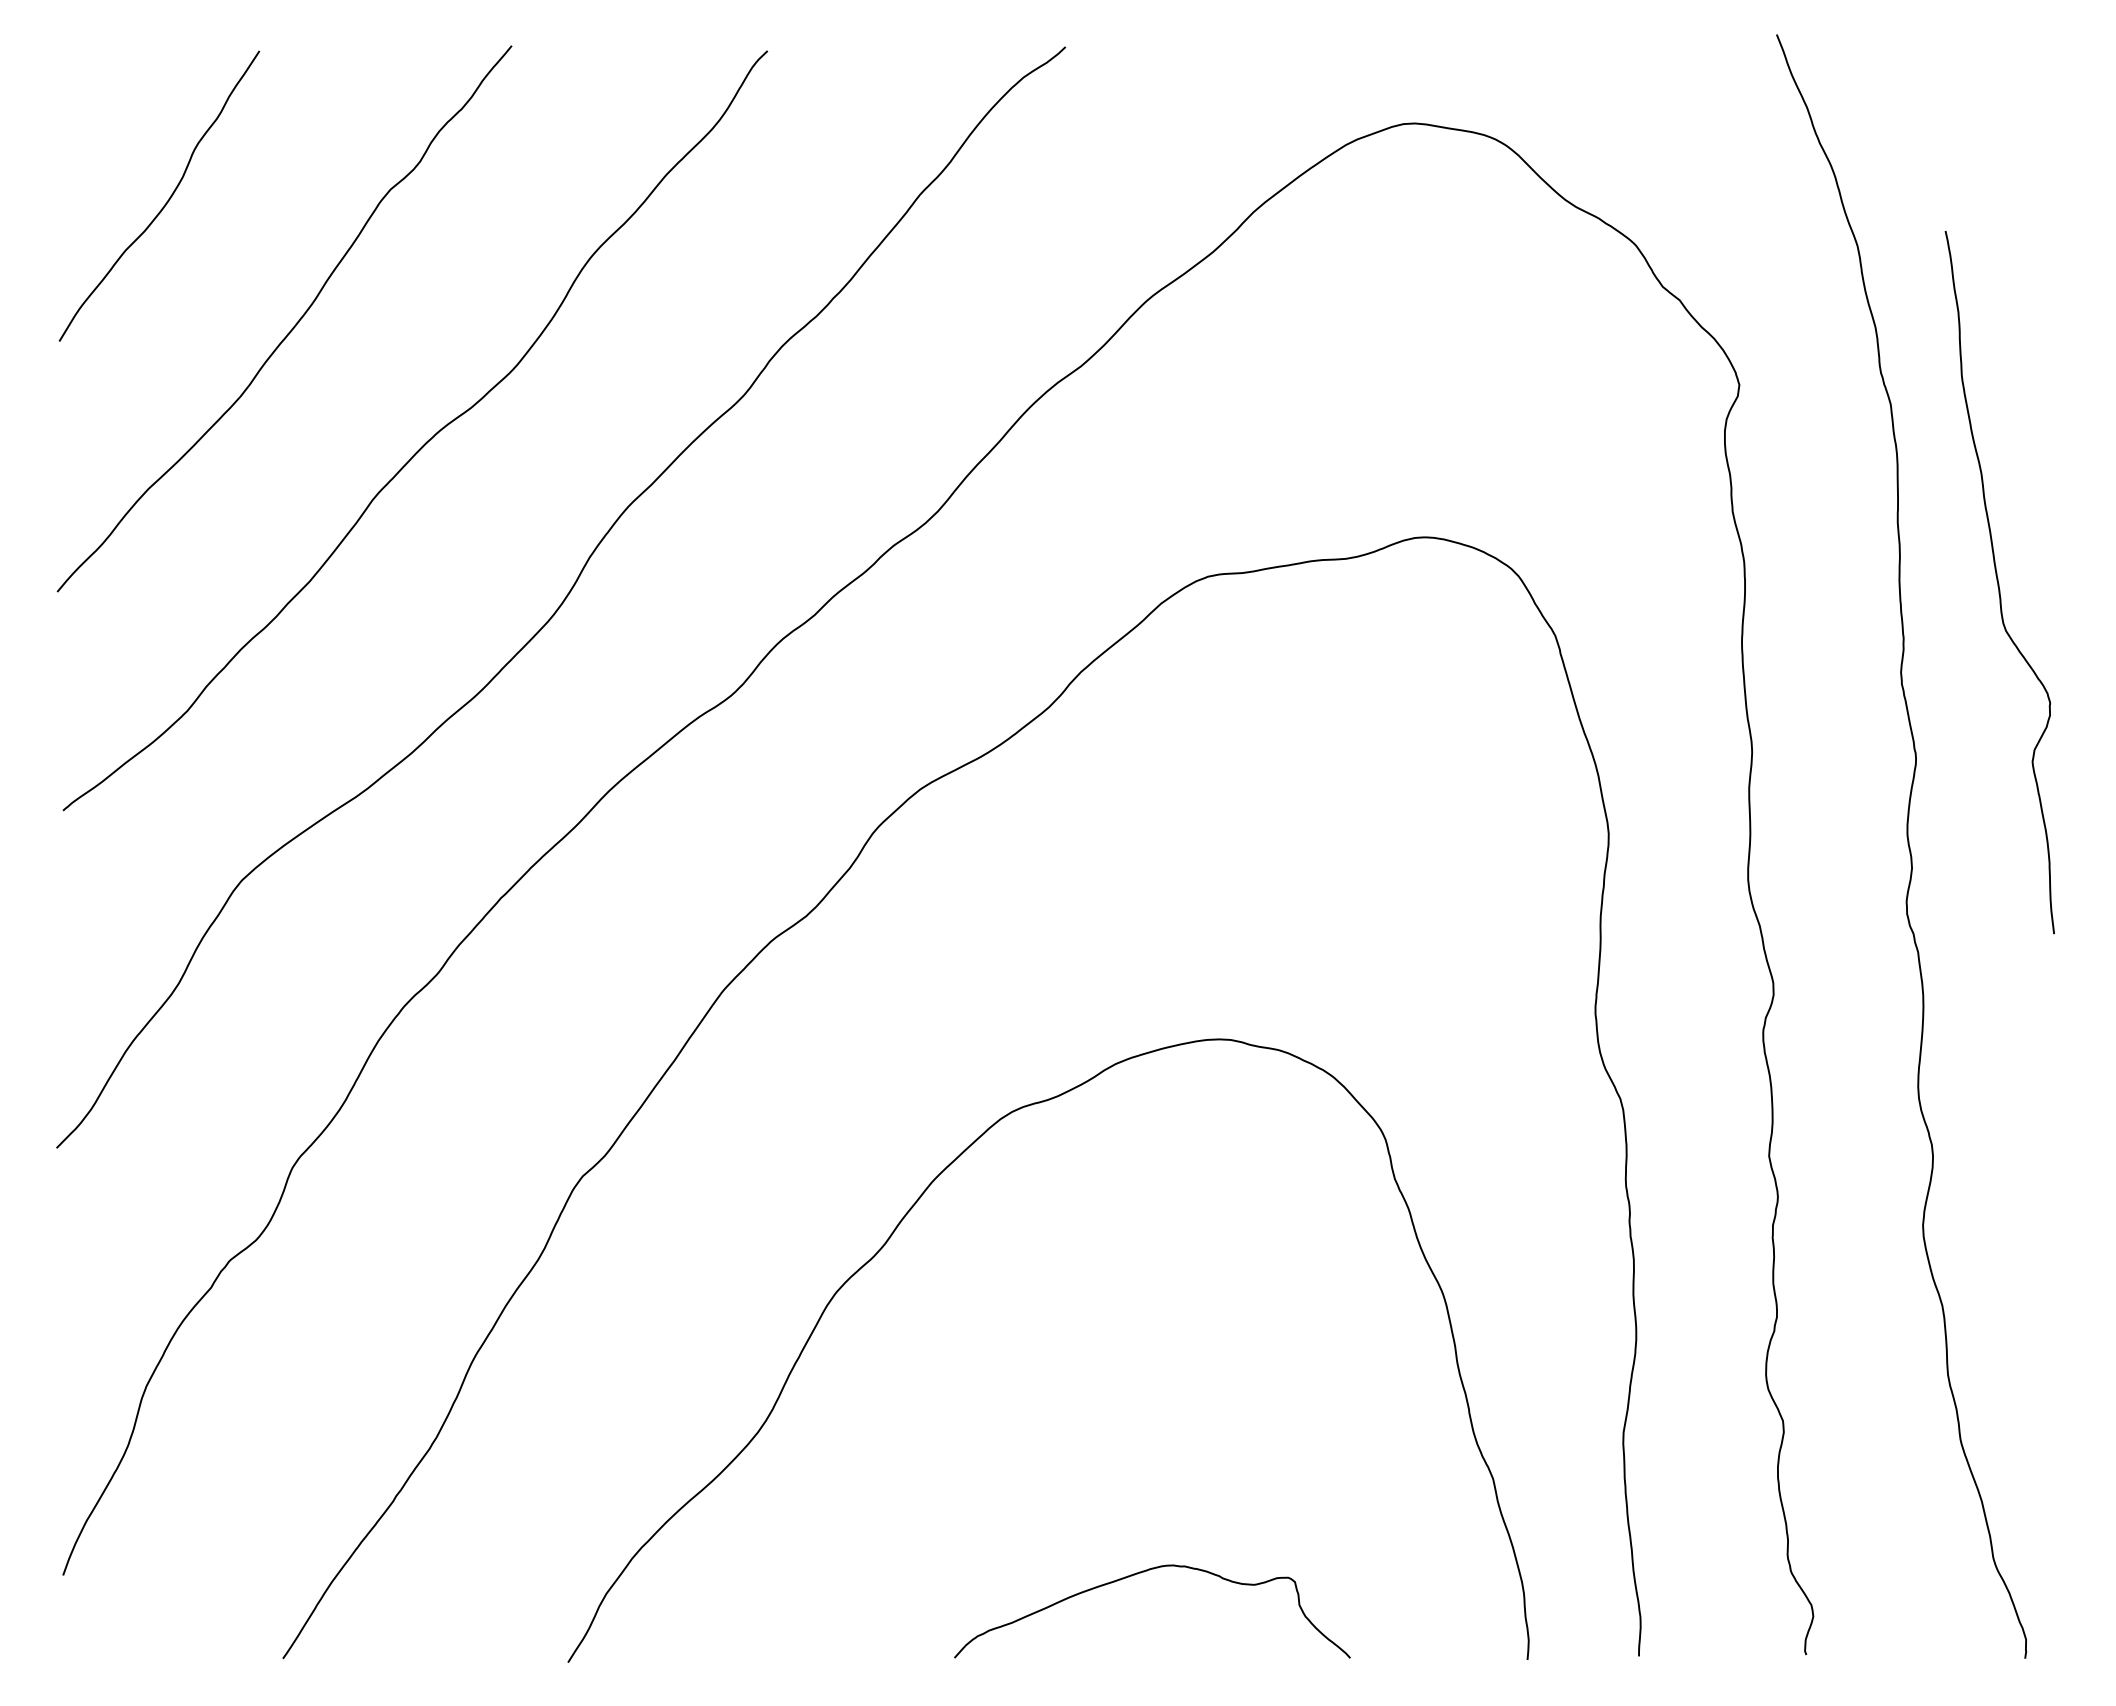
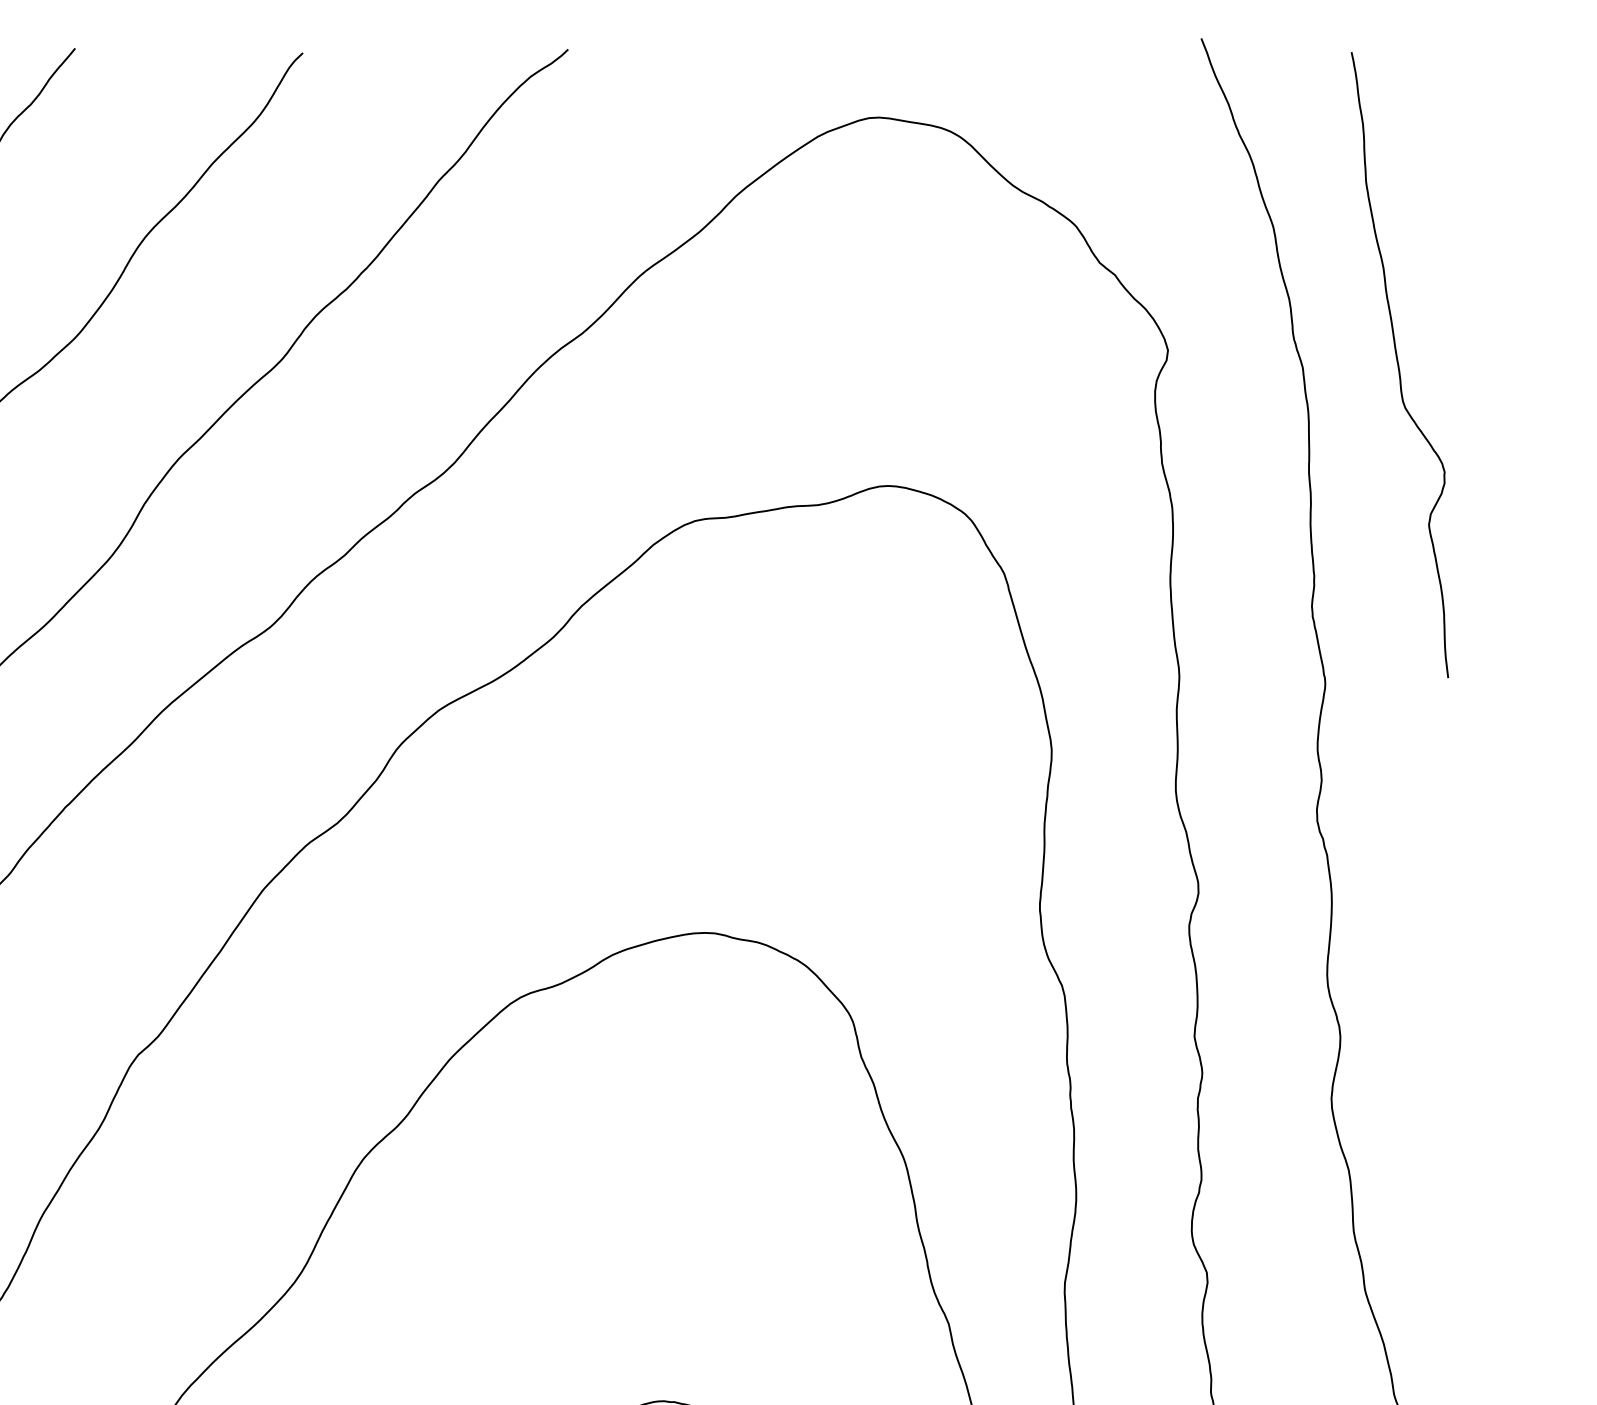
curve: (1998, 582) -> (1398, 365), moved

